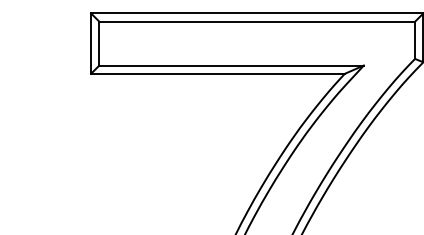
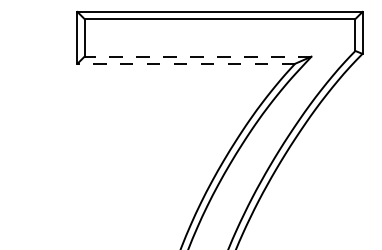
line: (230, 65) -> (197, 56), solid -> dashed
line: (218, 73) -> (186, 63), solid -> dashed

